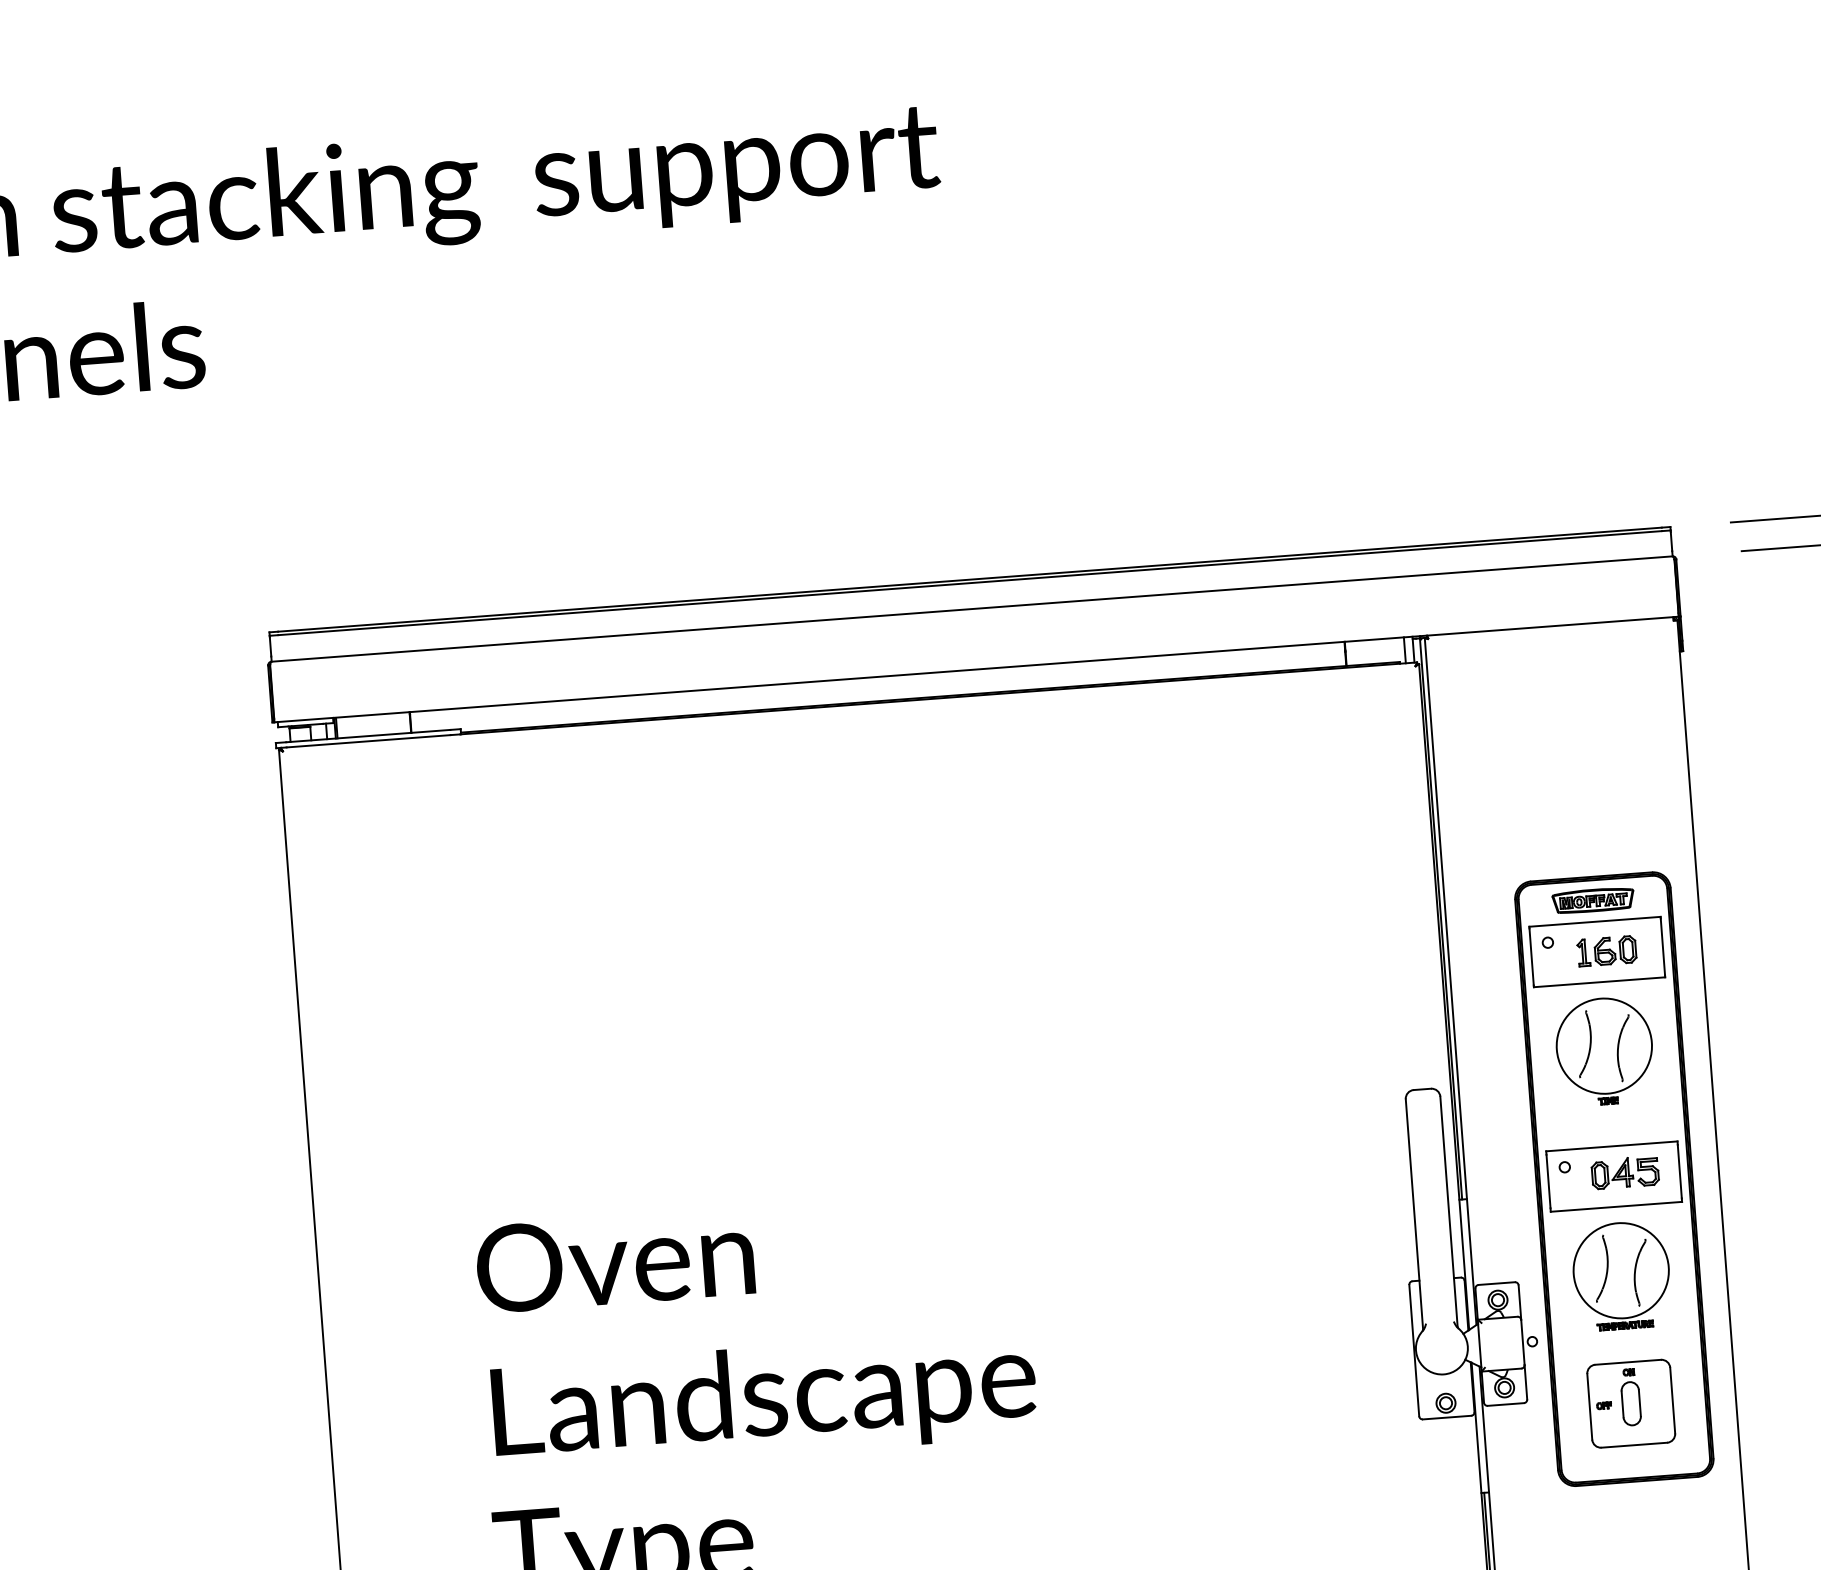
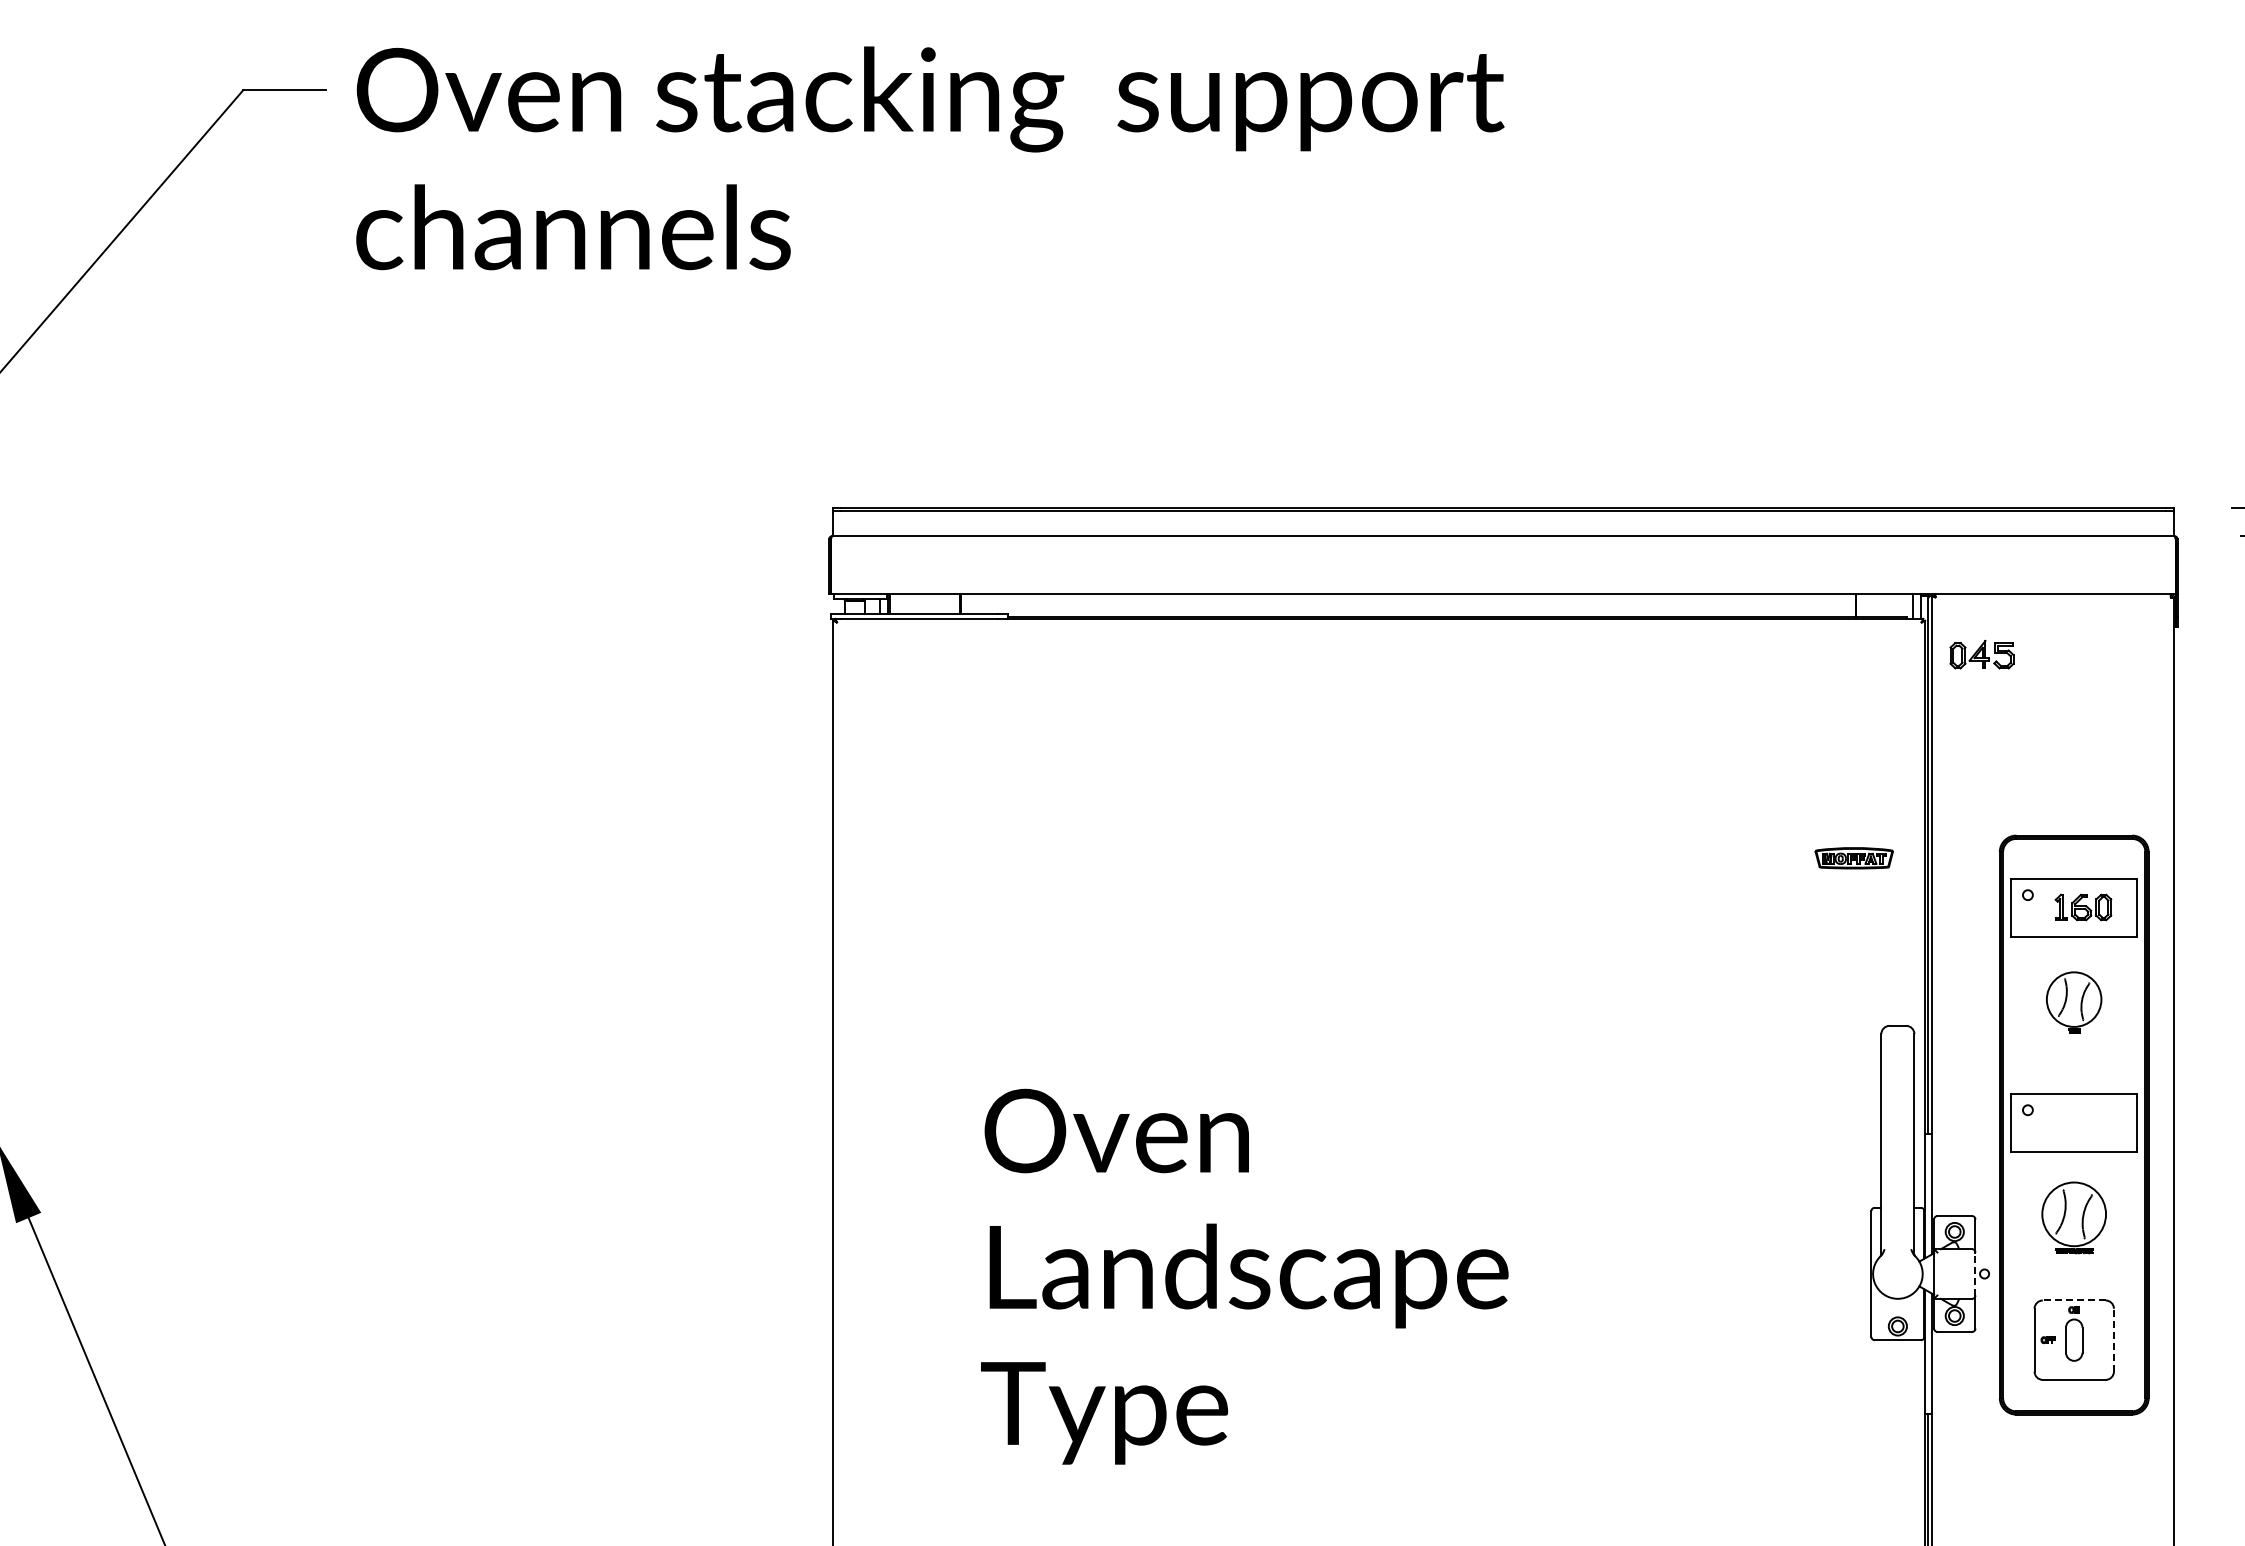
part: (1592, 900) -> (1853, 858), moved
part: (1603, 1051) -> (2073, 1002), size x0.6
part: (1624, 1172) -> (1981, 654), moved
part: (1620, 1275) -> (2073, 1217), size x0.7
line: (1522, 1342) -> (1975, 1274), solid -> dashed
line: (1627, 1362) -> (2073, 1300), solid -> dashed
line: (1672, 1399) -> (2113, 1339), solid -> dashed

